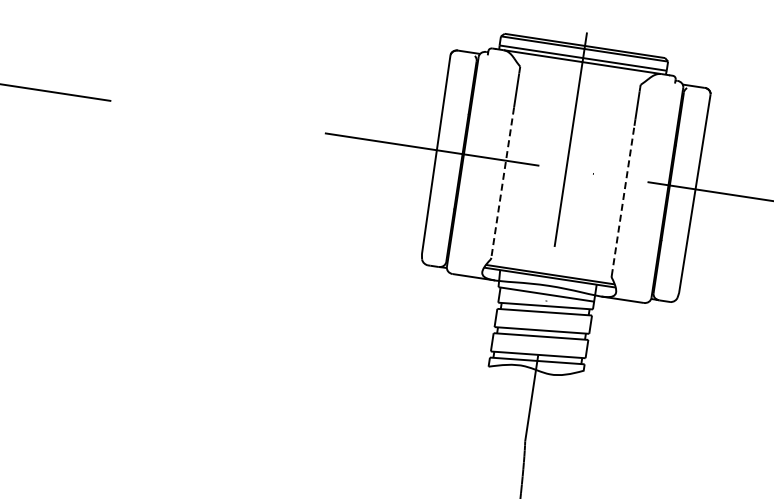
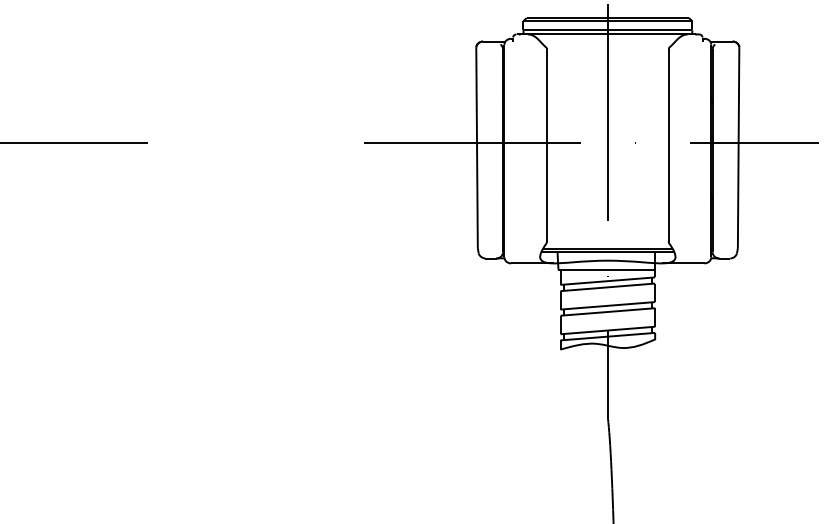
line: (502, 182) -> (546, 165), dashed -> solid
line: (622, 200) -> (668, 165), dashed -> solid

